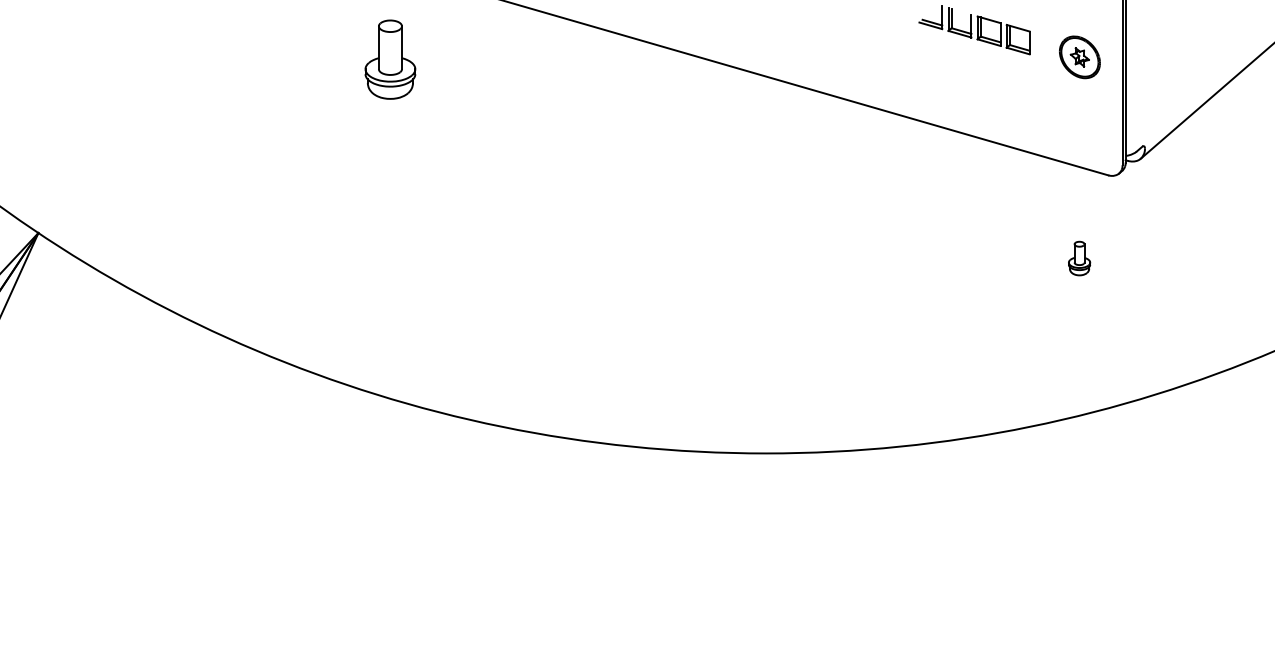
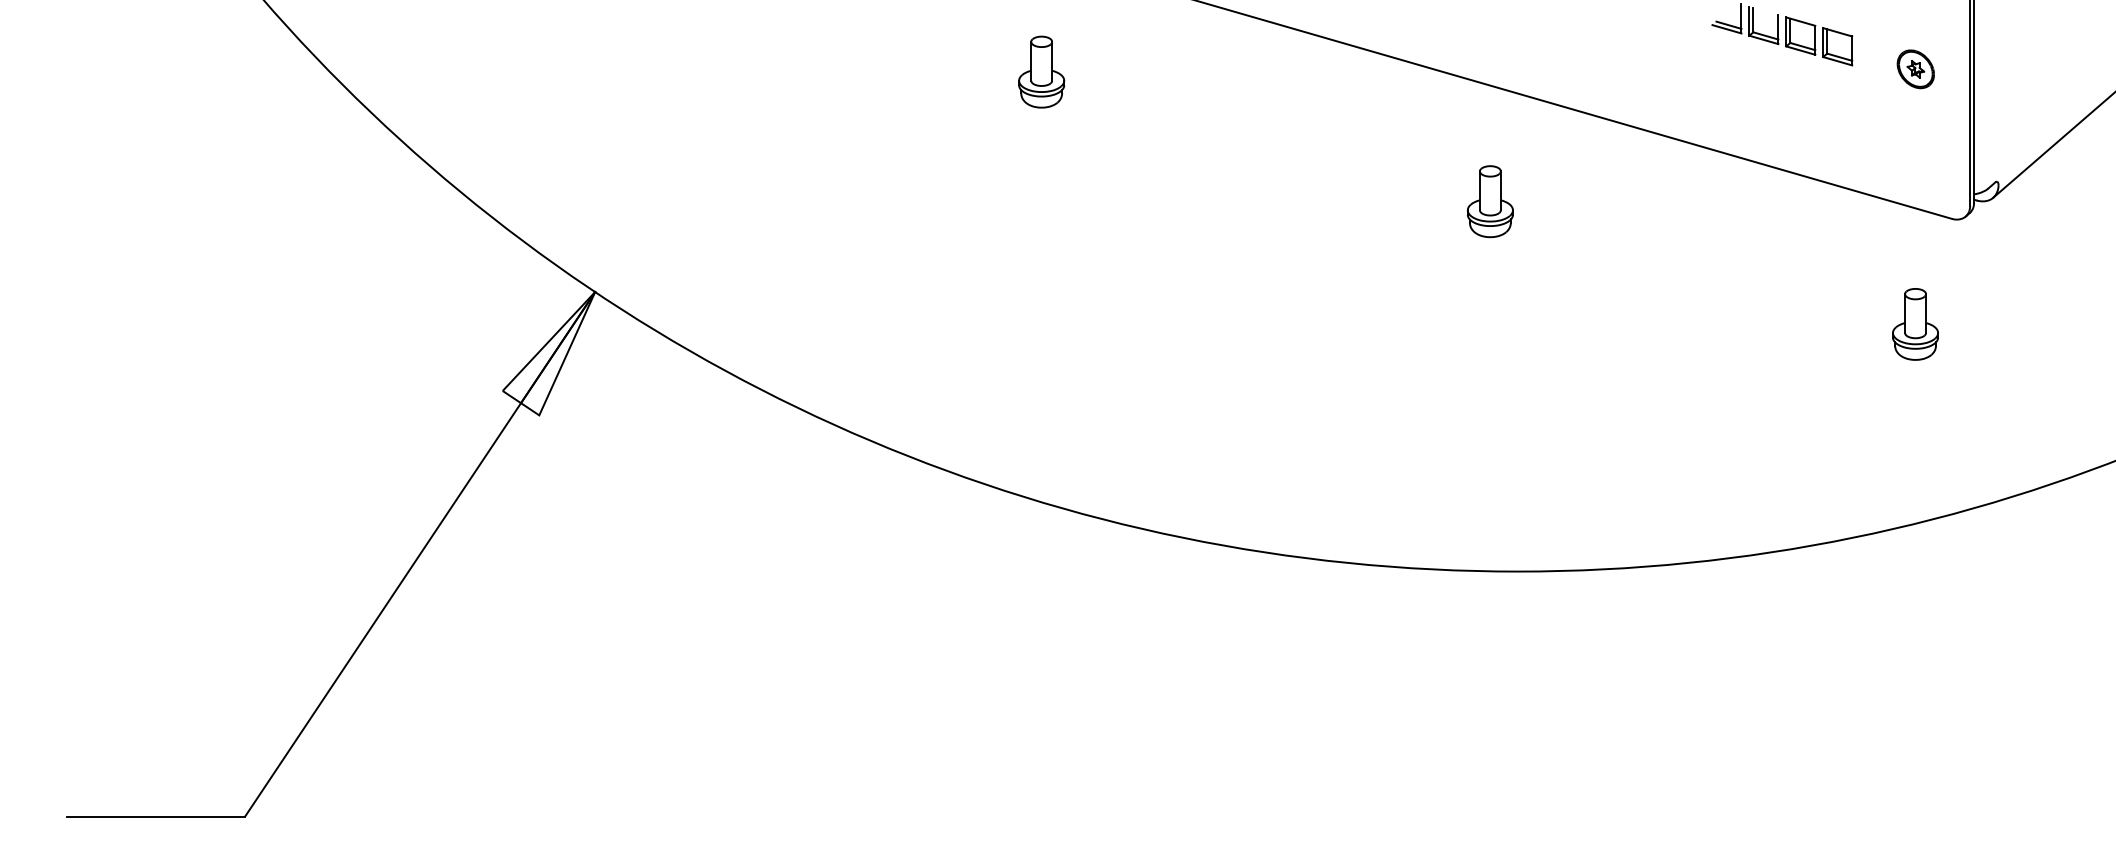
part: (1079, 57) -> (1915, 69), size x0.71
part: (390, 59) -> (1041, 71), size x0.71
part: (744, 161) -> (1490, 201), added
part: (1079, 258) -> (1915, 324), size x1.67

